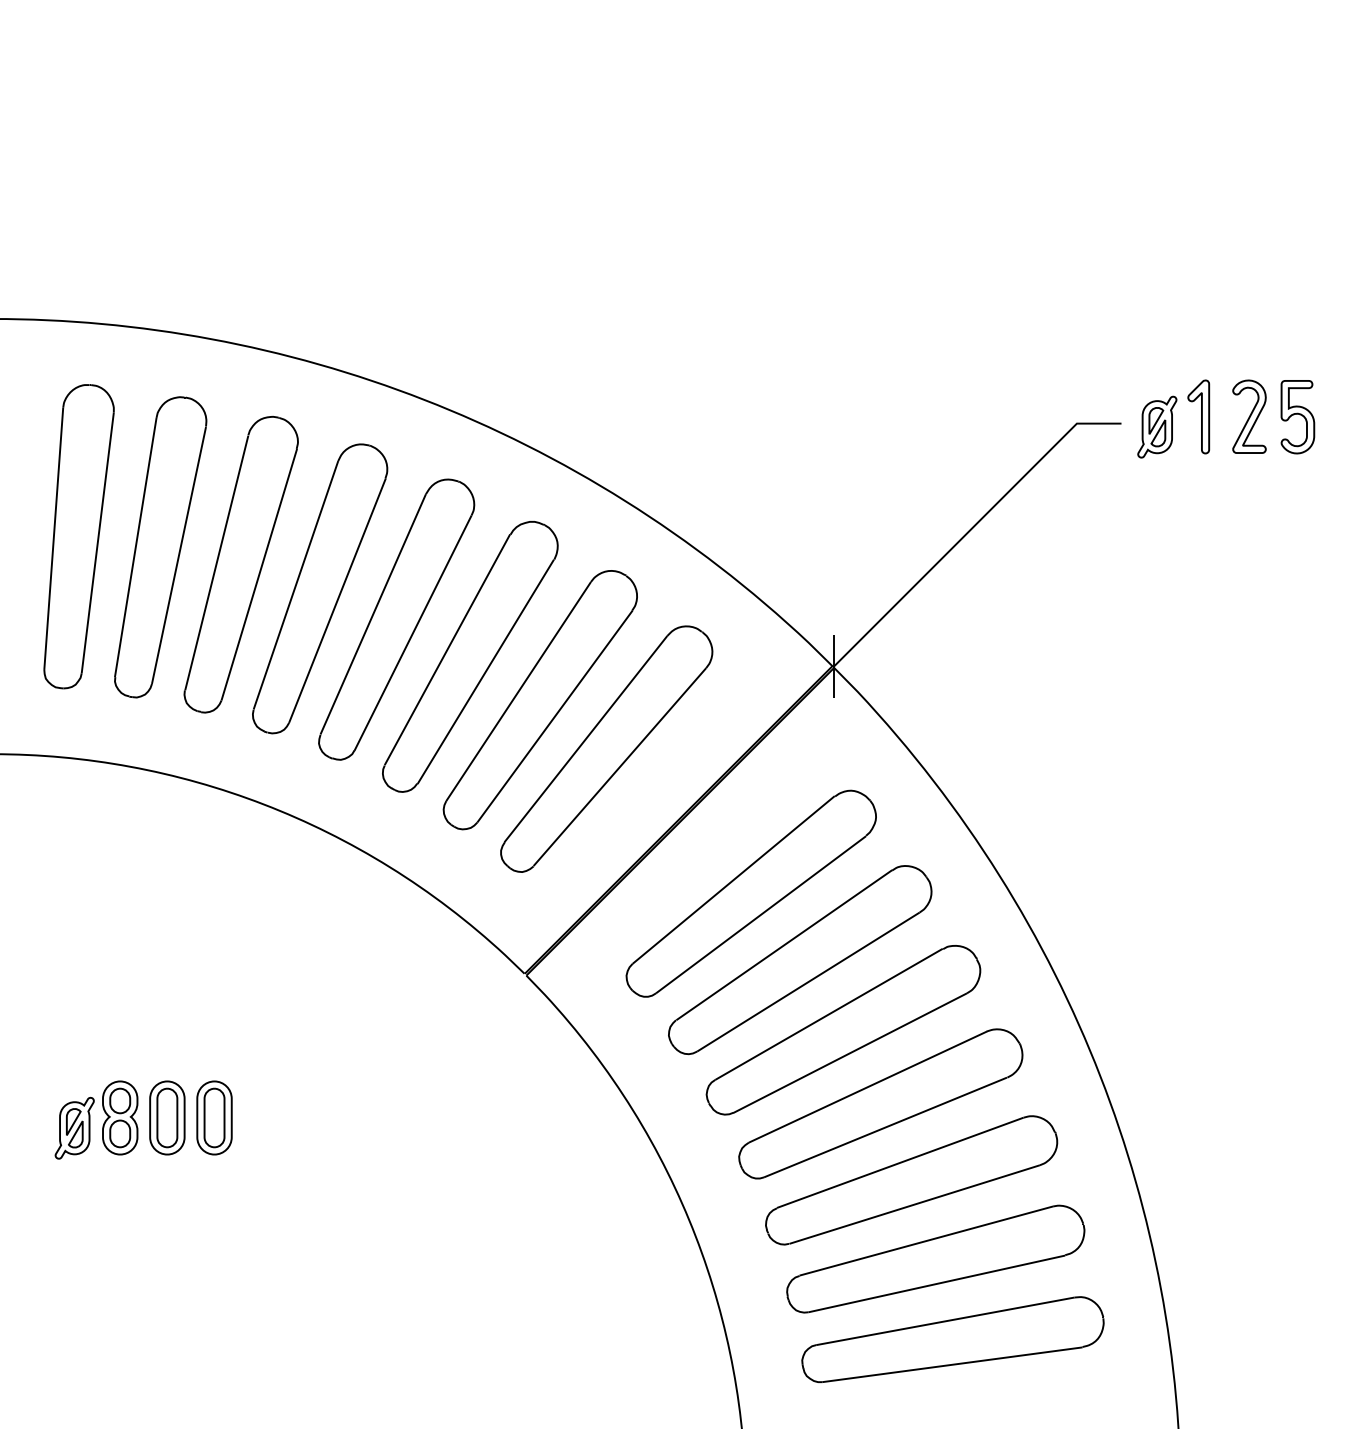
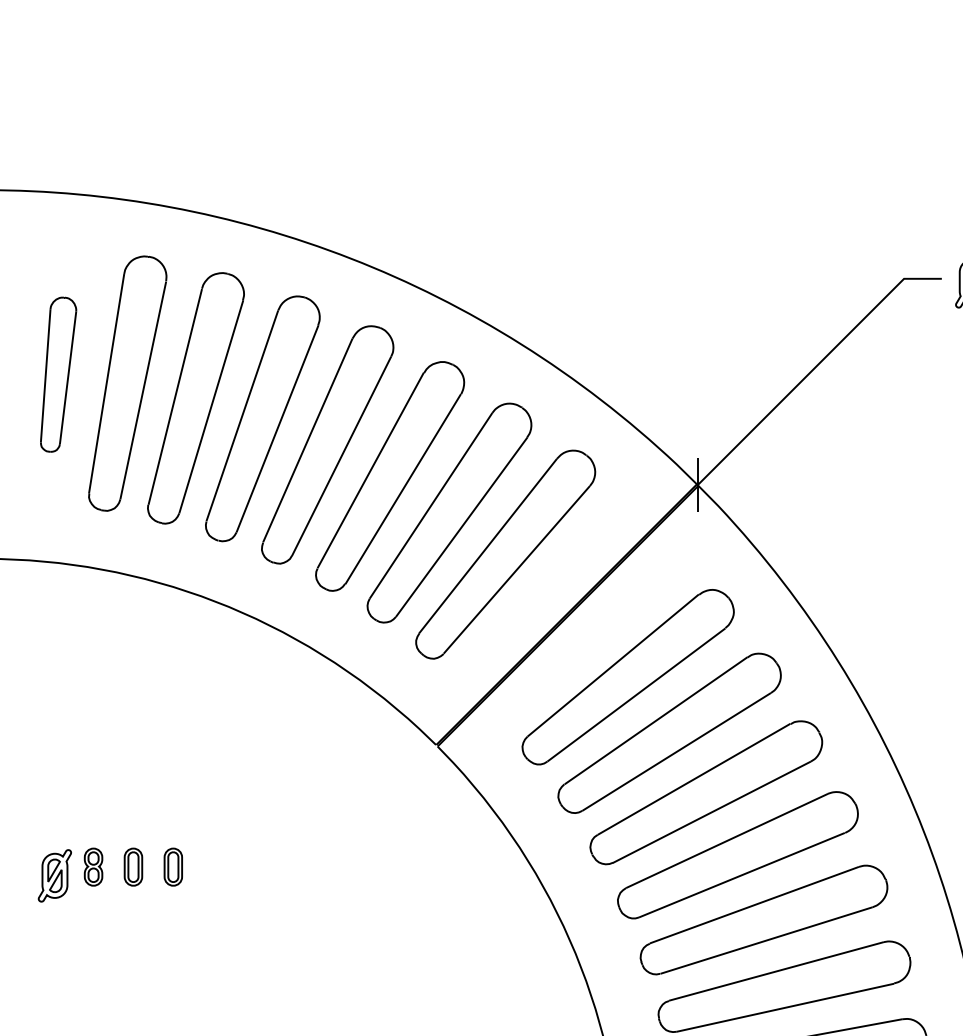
part: (78, 536) -> (58, 374), size x0.6
part: (120, 1117) -> (93, 866), size x0.6
part: (167, 1117) -> (133, 866), size x0.6
part: (214, 1117) -> (173, 866), size x0.6

